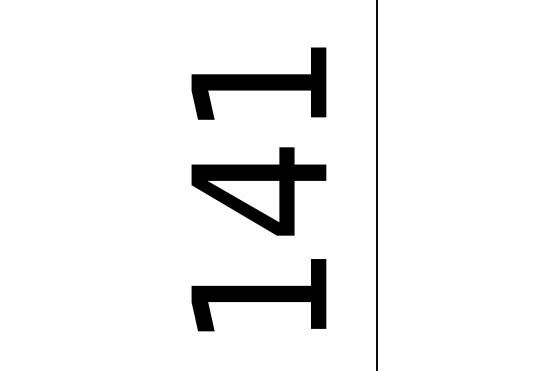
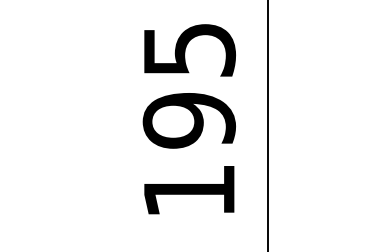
text: (259, 141) -> (189, 87), 141 -> 195

